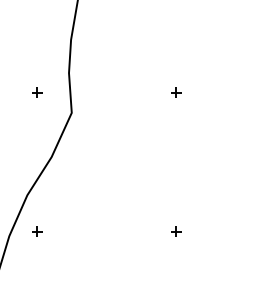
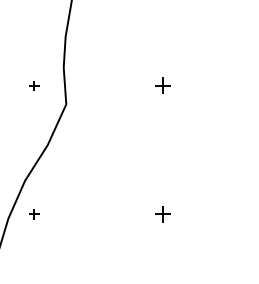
part: (175, 92) -> (162, 85), size x1.6
part: (175, 231) -> (162, 214), size x1.6

